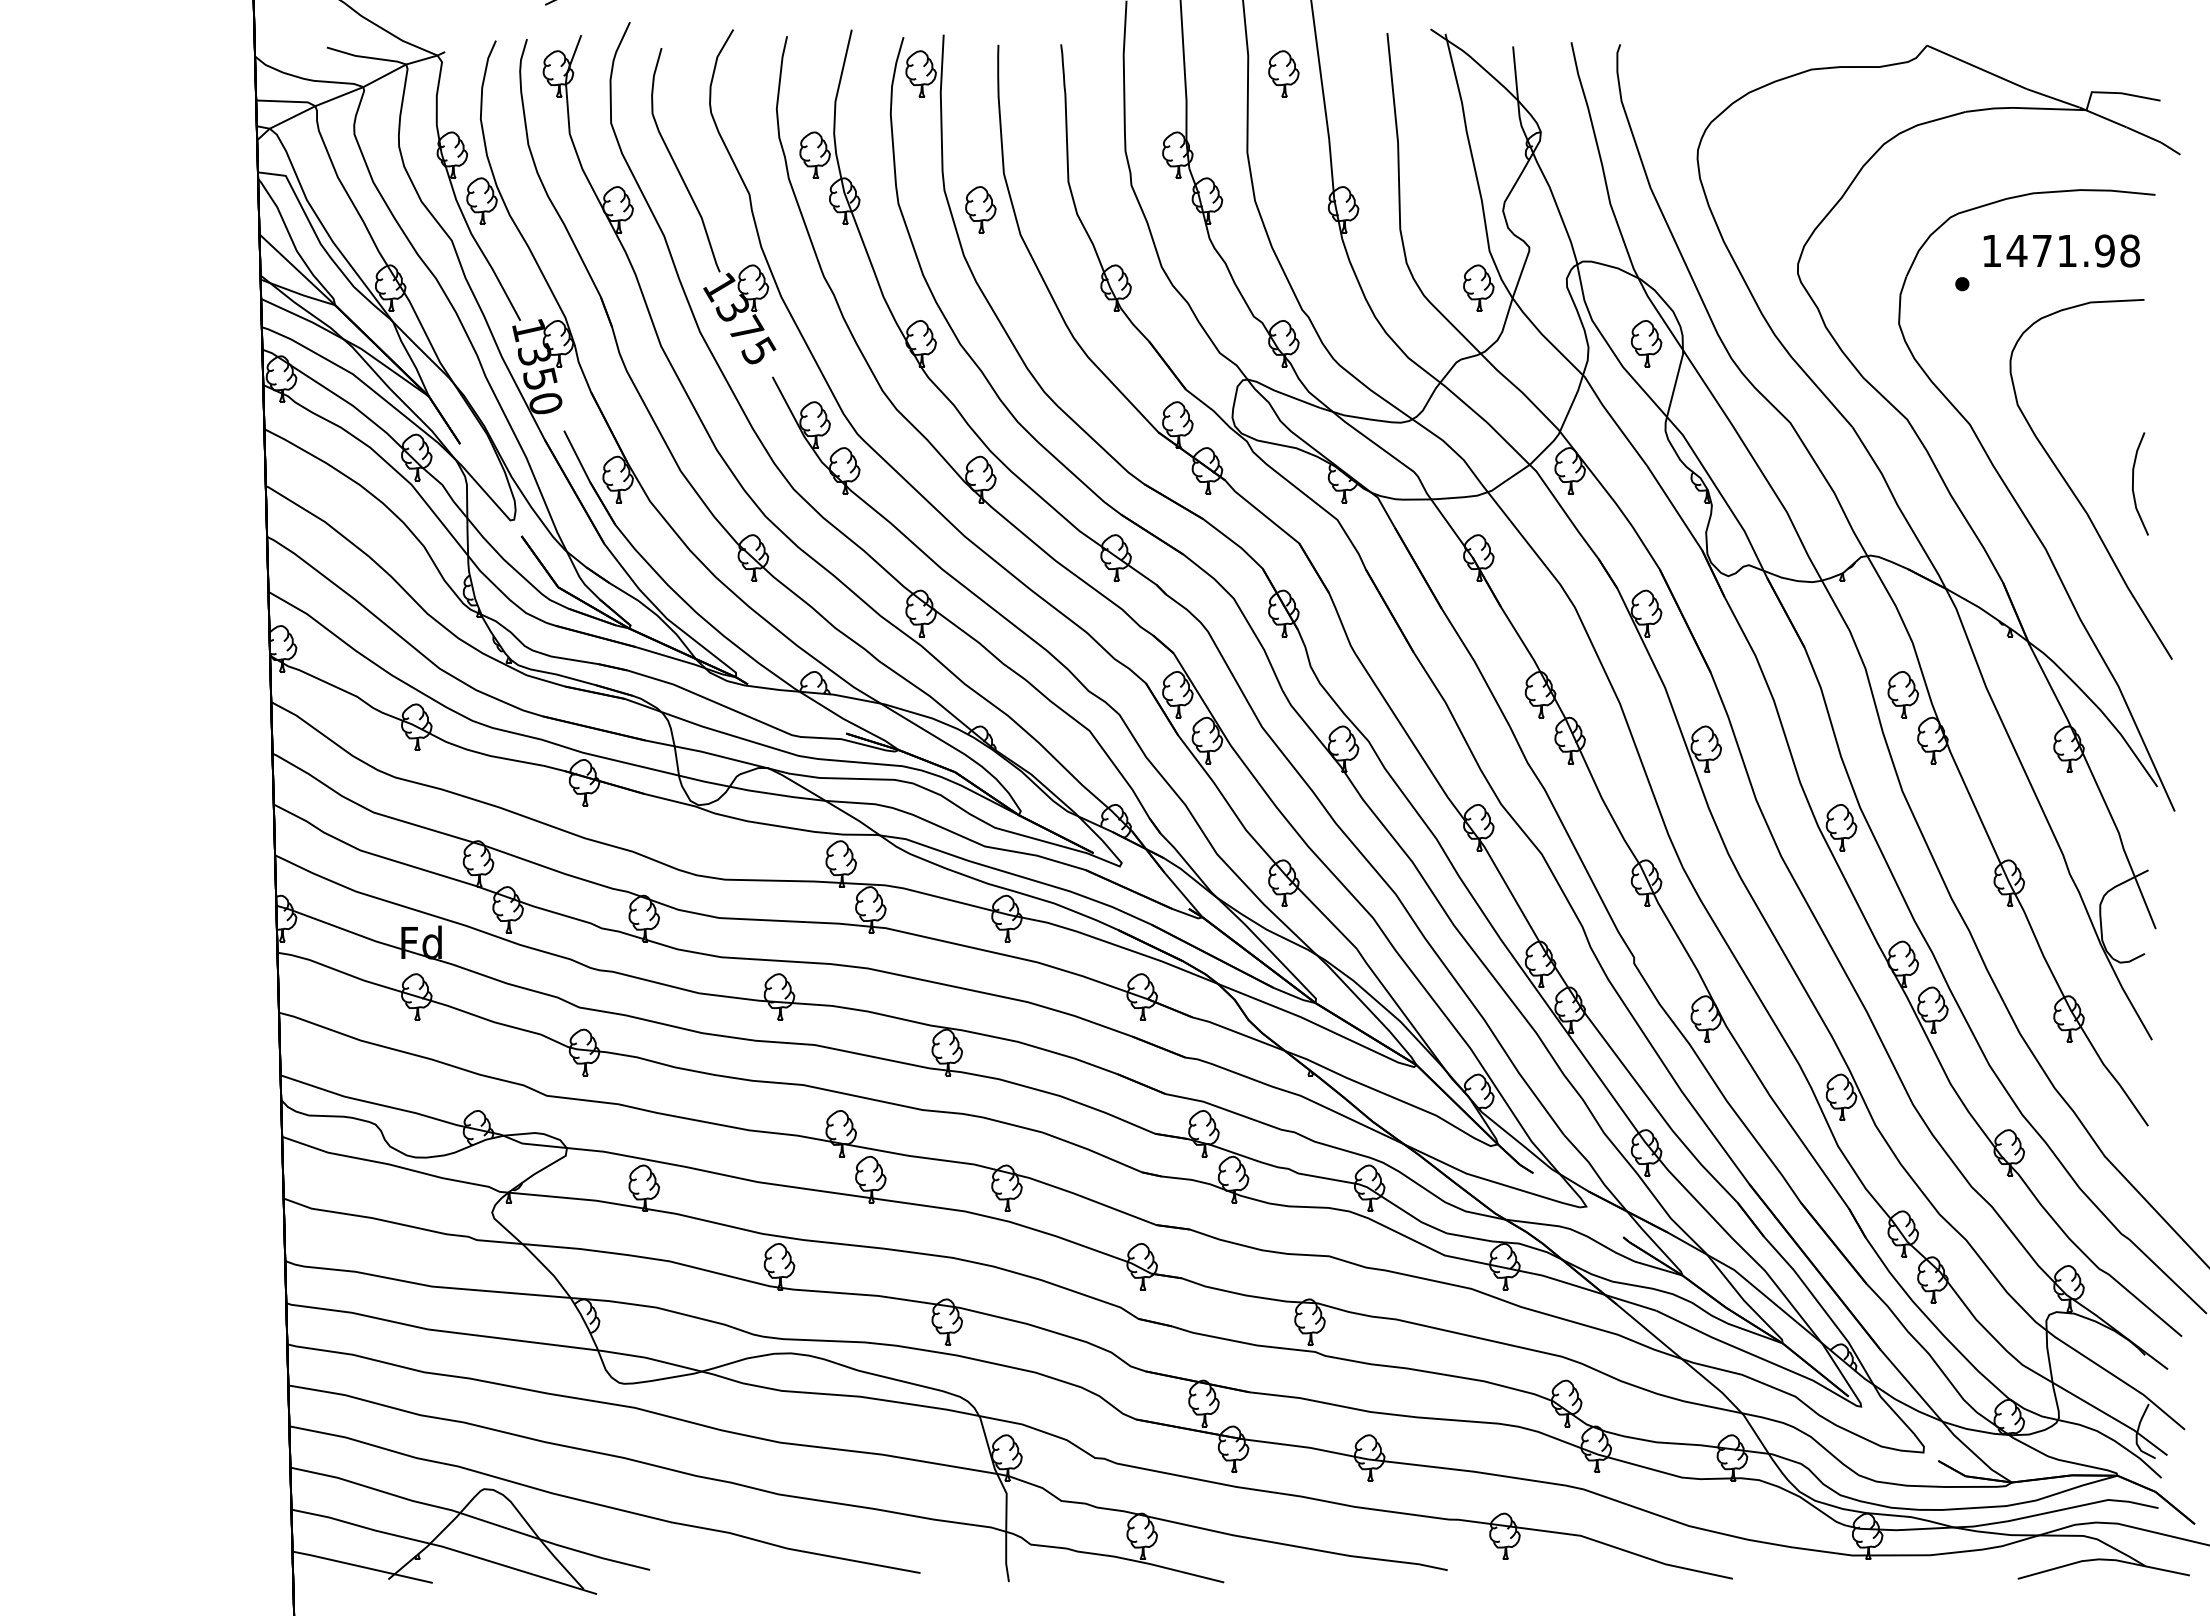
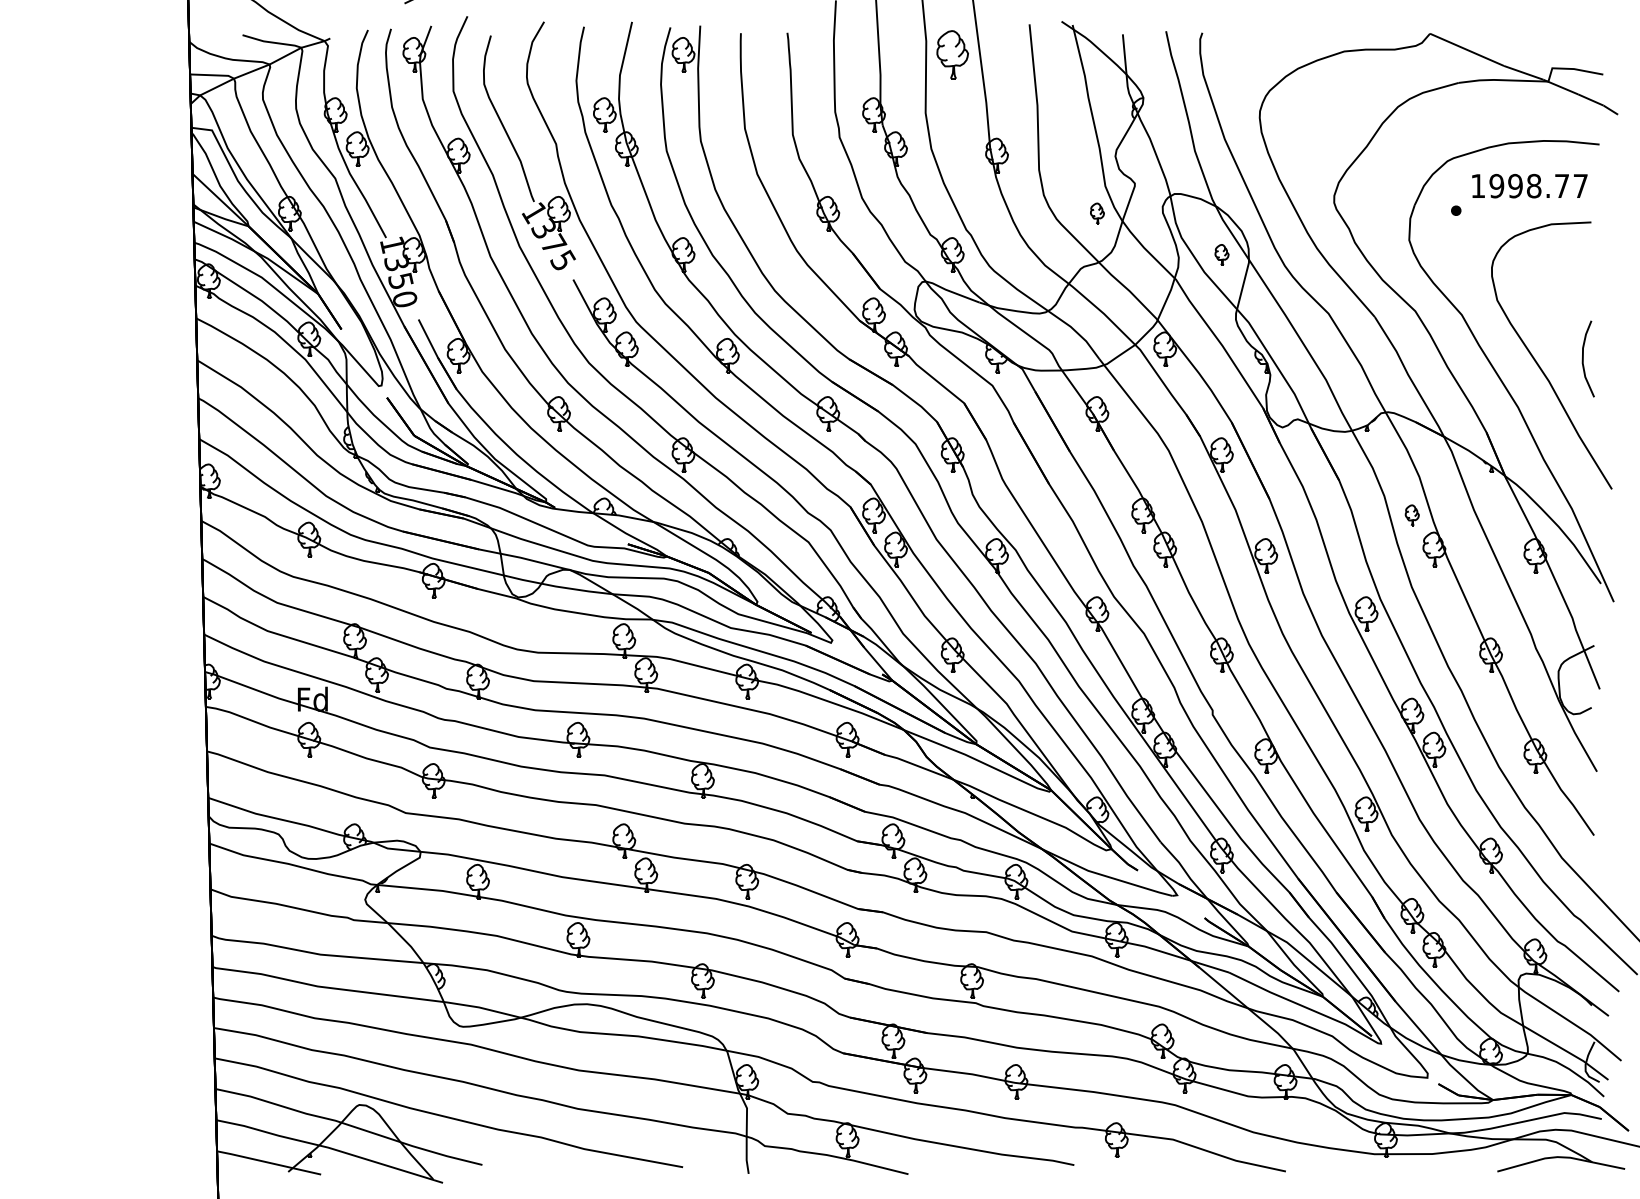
part: (1283, 73) -> (952, 54), size x1.4
part: (980, 209) -> (727, 155), removed
text: (2072, 250) -> (1537, 185), 1471.98 -> 1998.77
part: (1478, 287) -> (1097, 213), size x0.6
part: (1646, 343) -> (1221, 254), size x0.6
part: (1902, 694) -> (1411, 515), size x0.6

